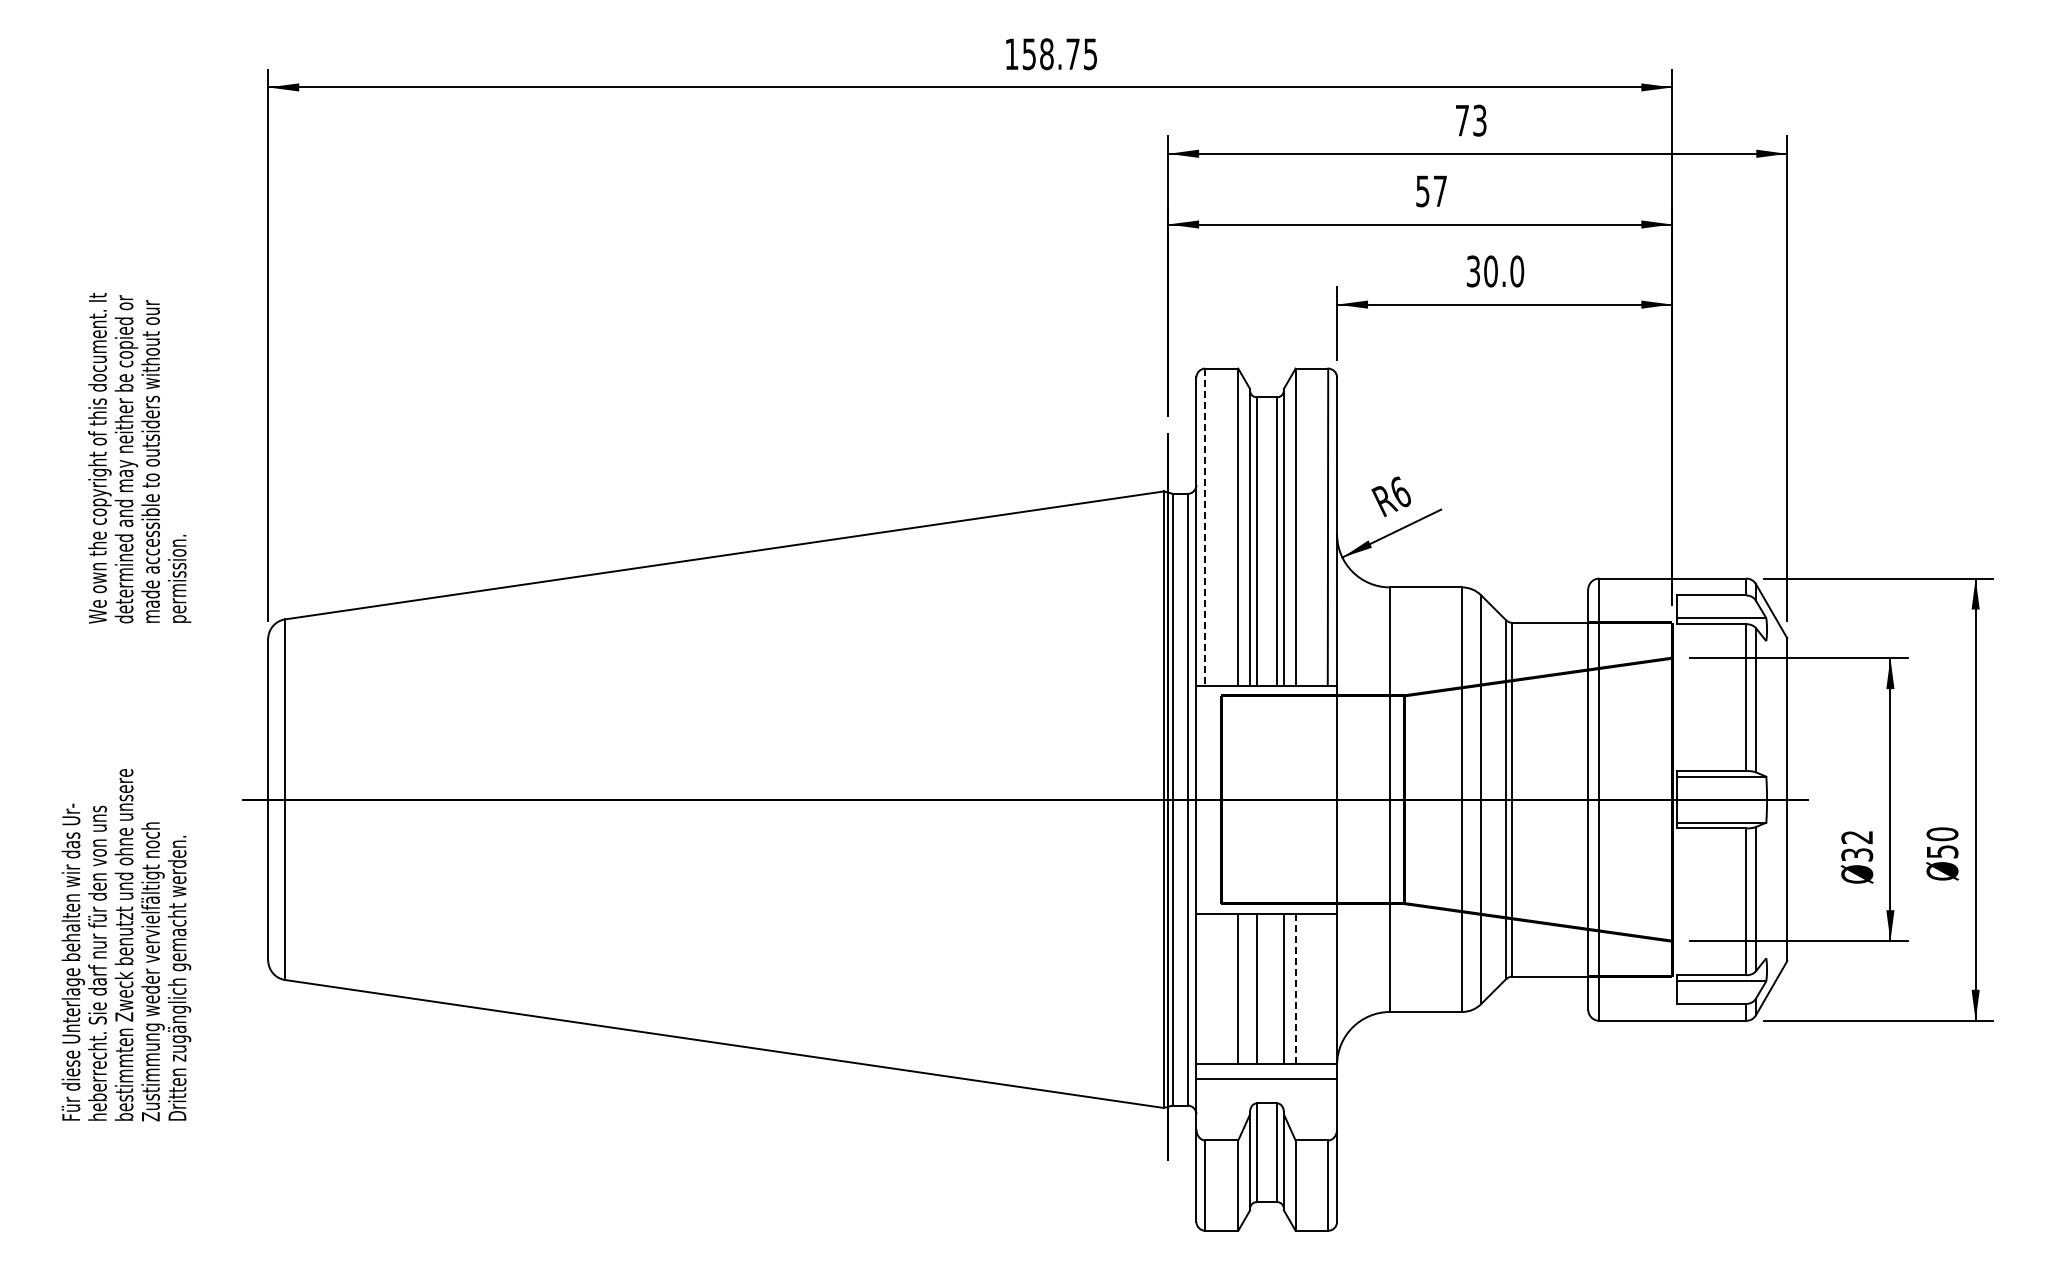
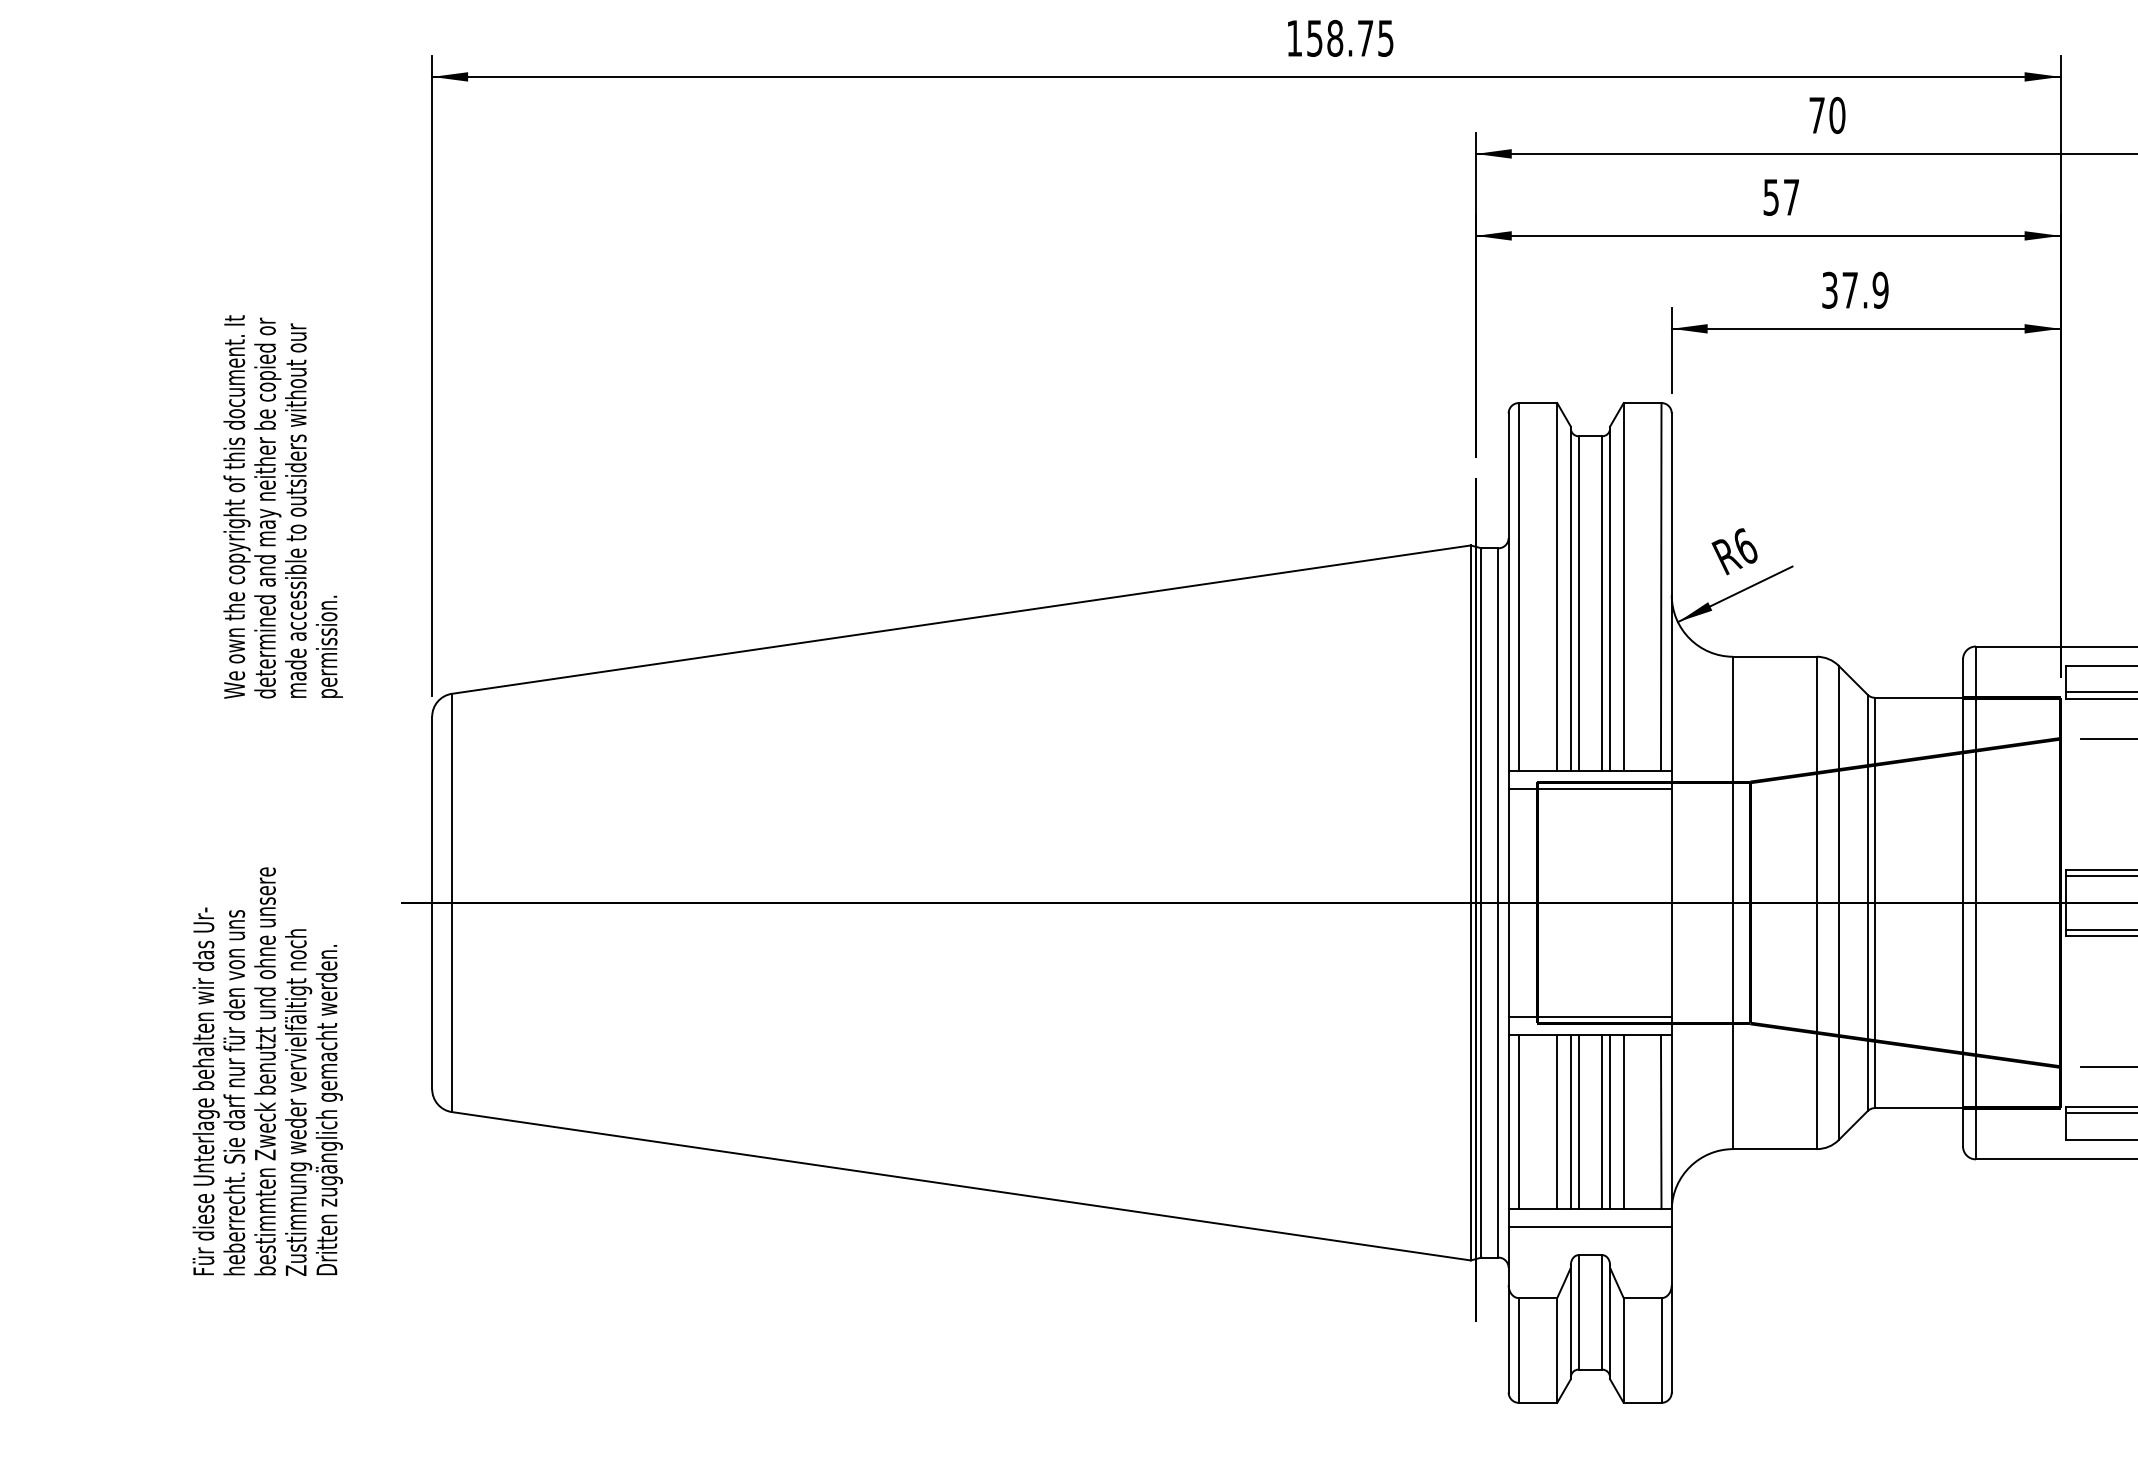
text: (1479, 120) -> (1836, 115), 73 -> 70
text: (1504, 271) -> (1865, 290), 30.0 -> 37.9
line: (1205, 527) -> (1519, 587), dashed -> solid
line: (1266, 701) -> (1589, 789), added
line: (1266, 898) -> (1589, 1017), added
line: (1205, 988) -> (1519, 1121), added
line: (1250, 988) -> (1571, 1121), added
line: (1277, 988) -> (1602, 1121), added
line: (1295, 988) -> (1623, 1121), dashed -> solid
line: (1327, 988) -> (1660, 1121), added

